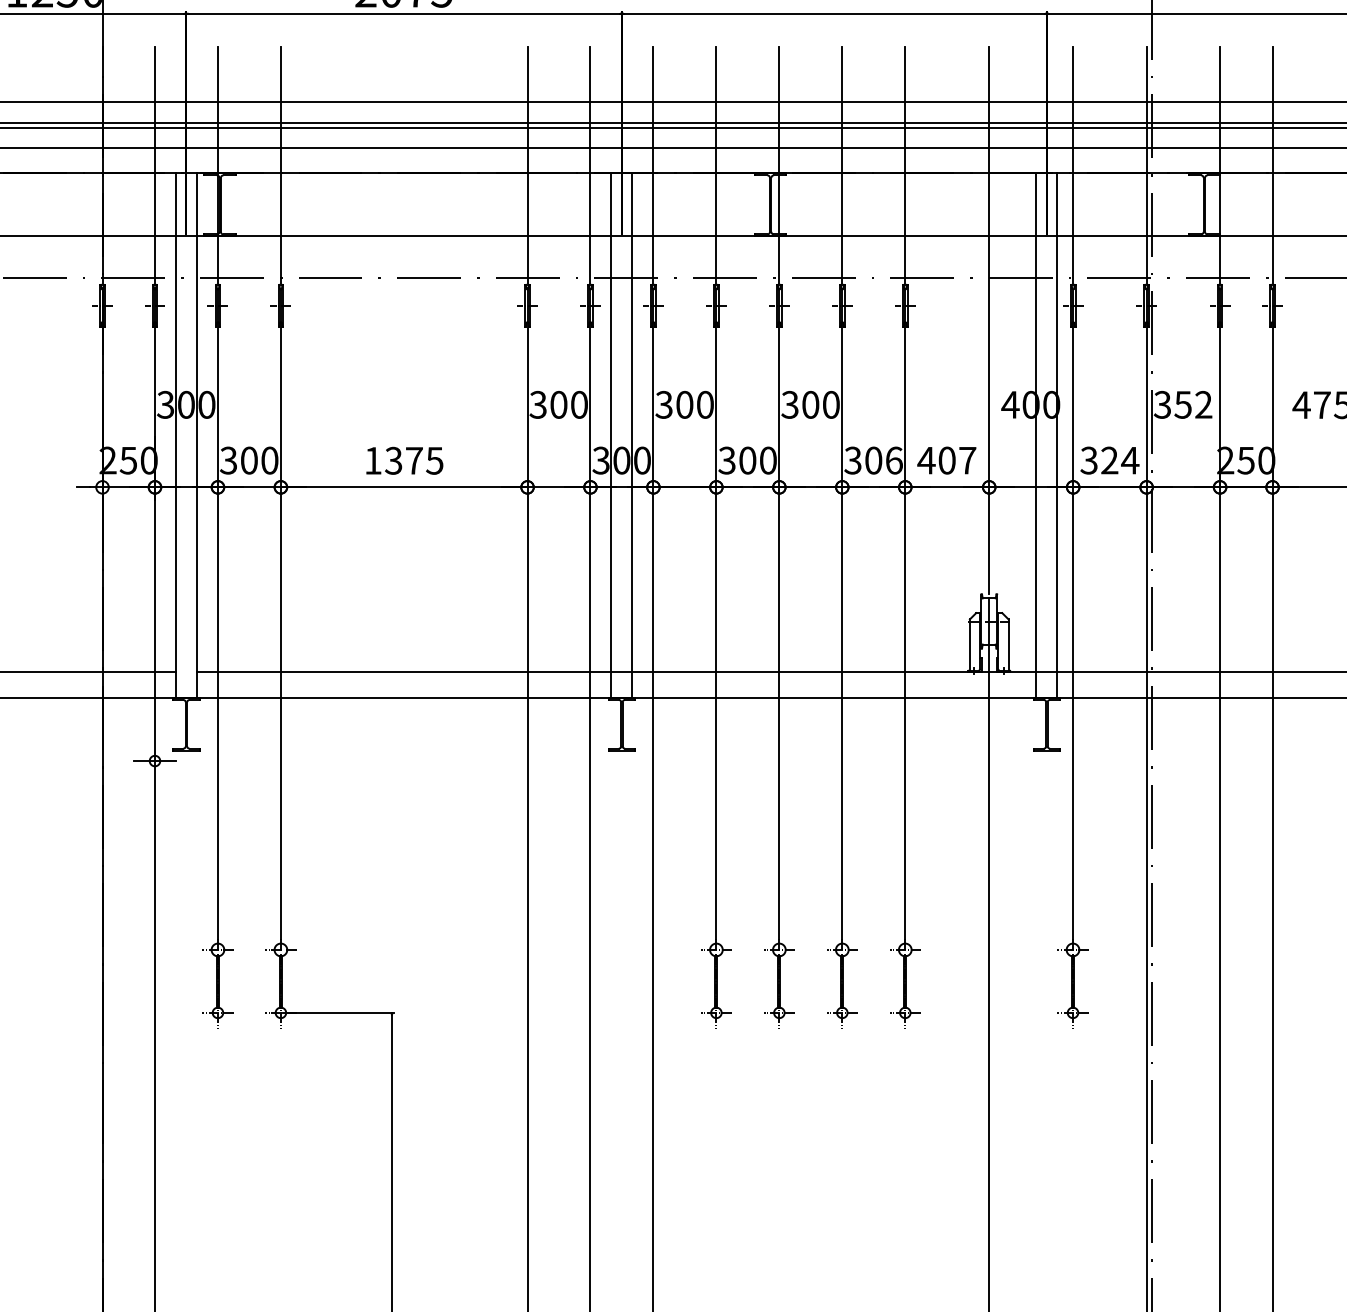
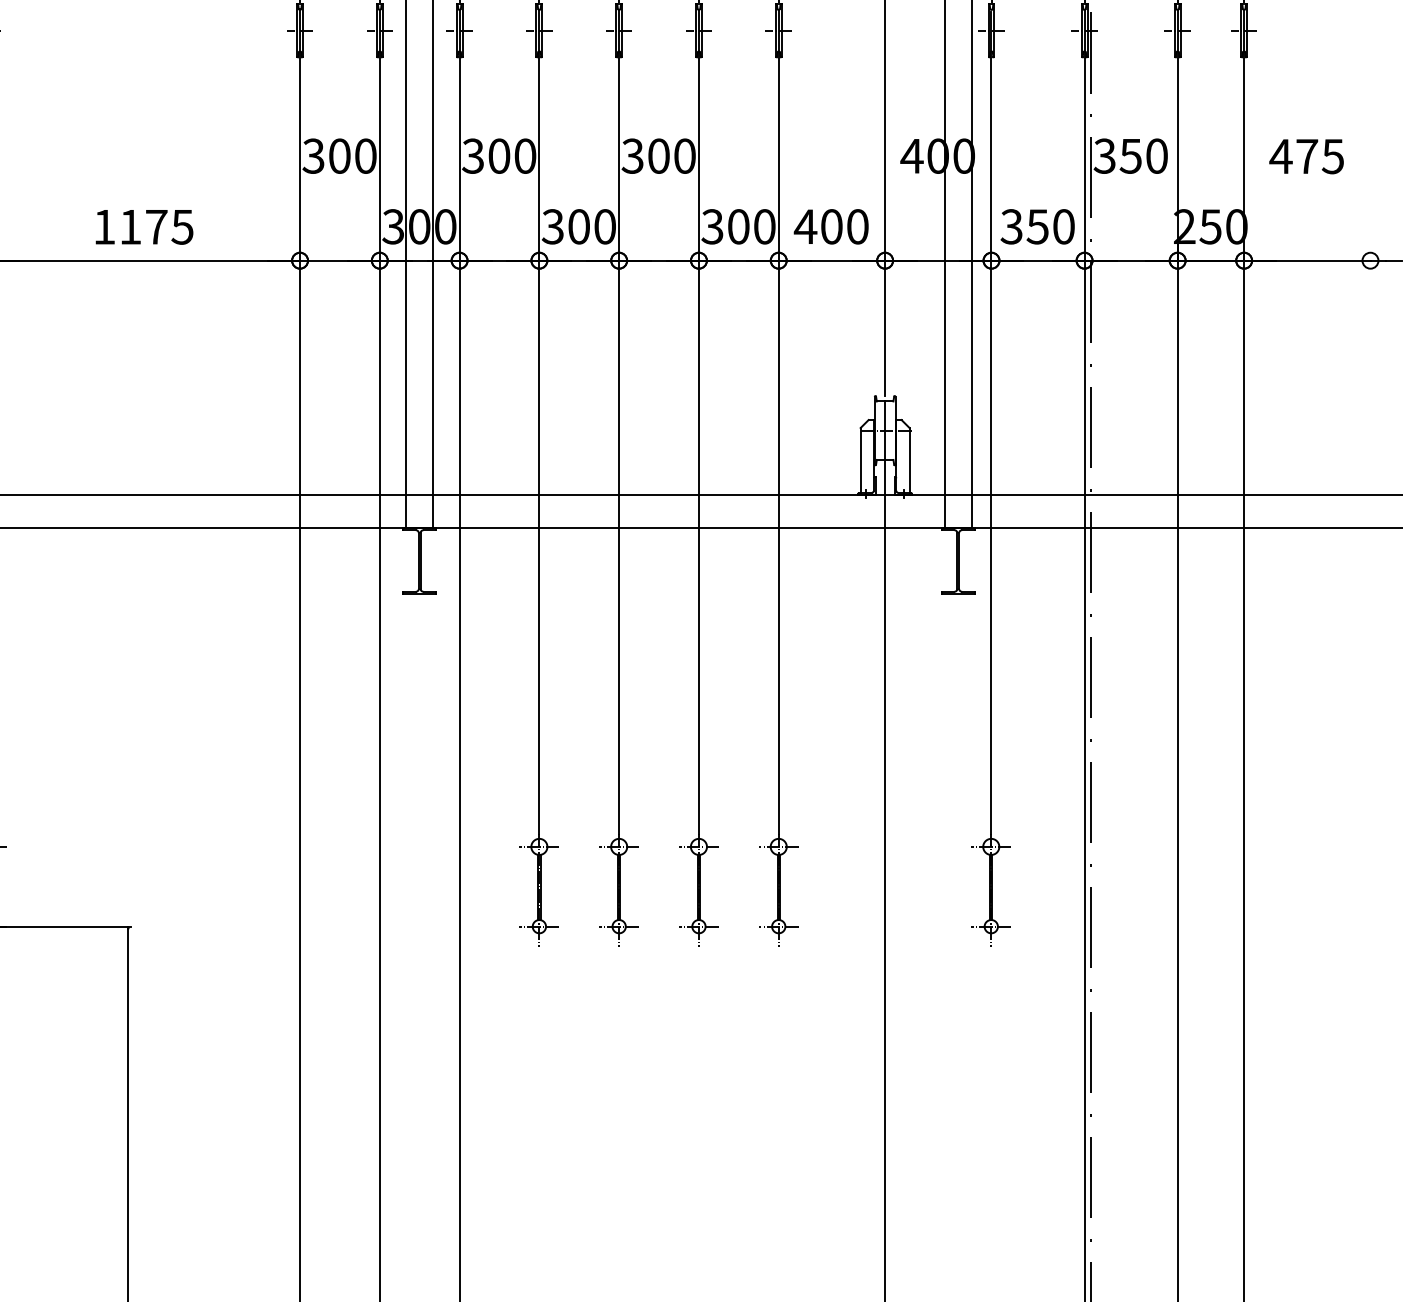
text: (1203, 404) -> (1156, 155), 352 -> 350
text: (393, 460) -> (130, 226), 1375 -> 1175
text: (894, 460) -> (765, 226), 306 -> 300
text: (967, 460) -> (857, 226), 407 -> 400
text: (1120, 460) -> (1051, 226), 324 -> 350

